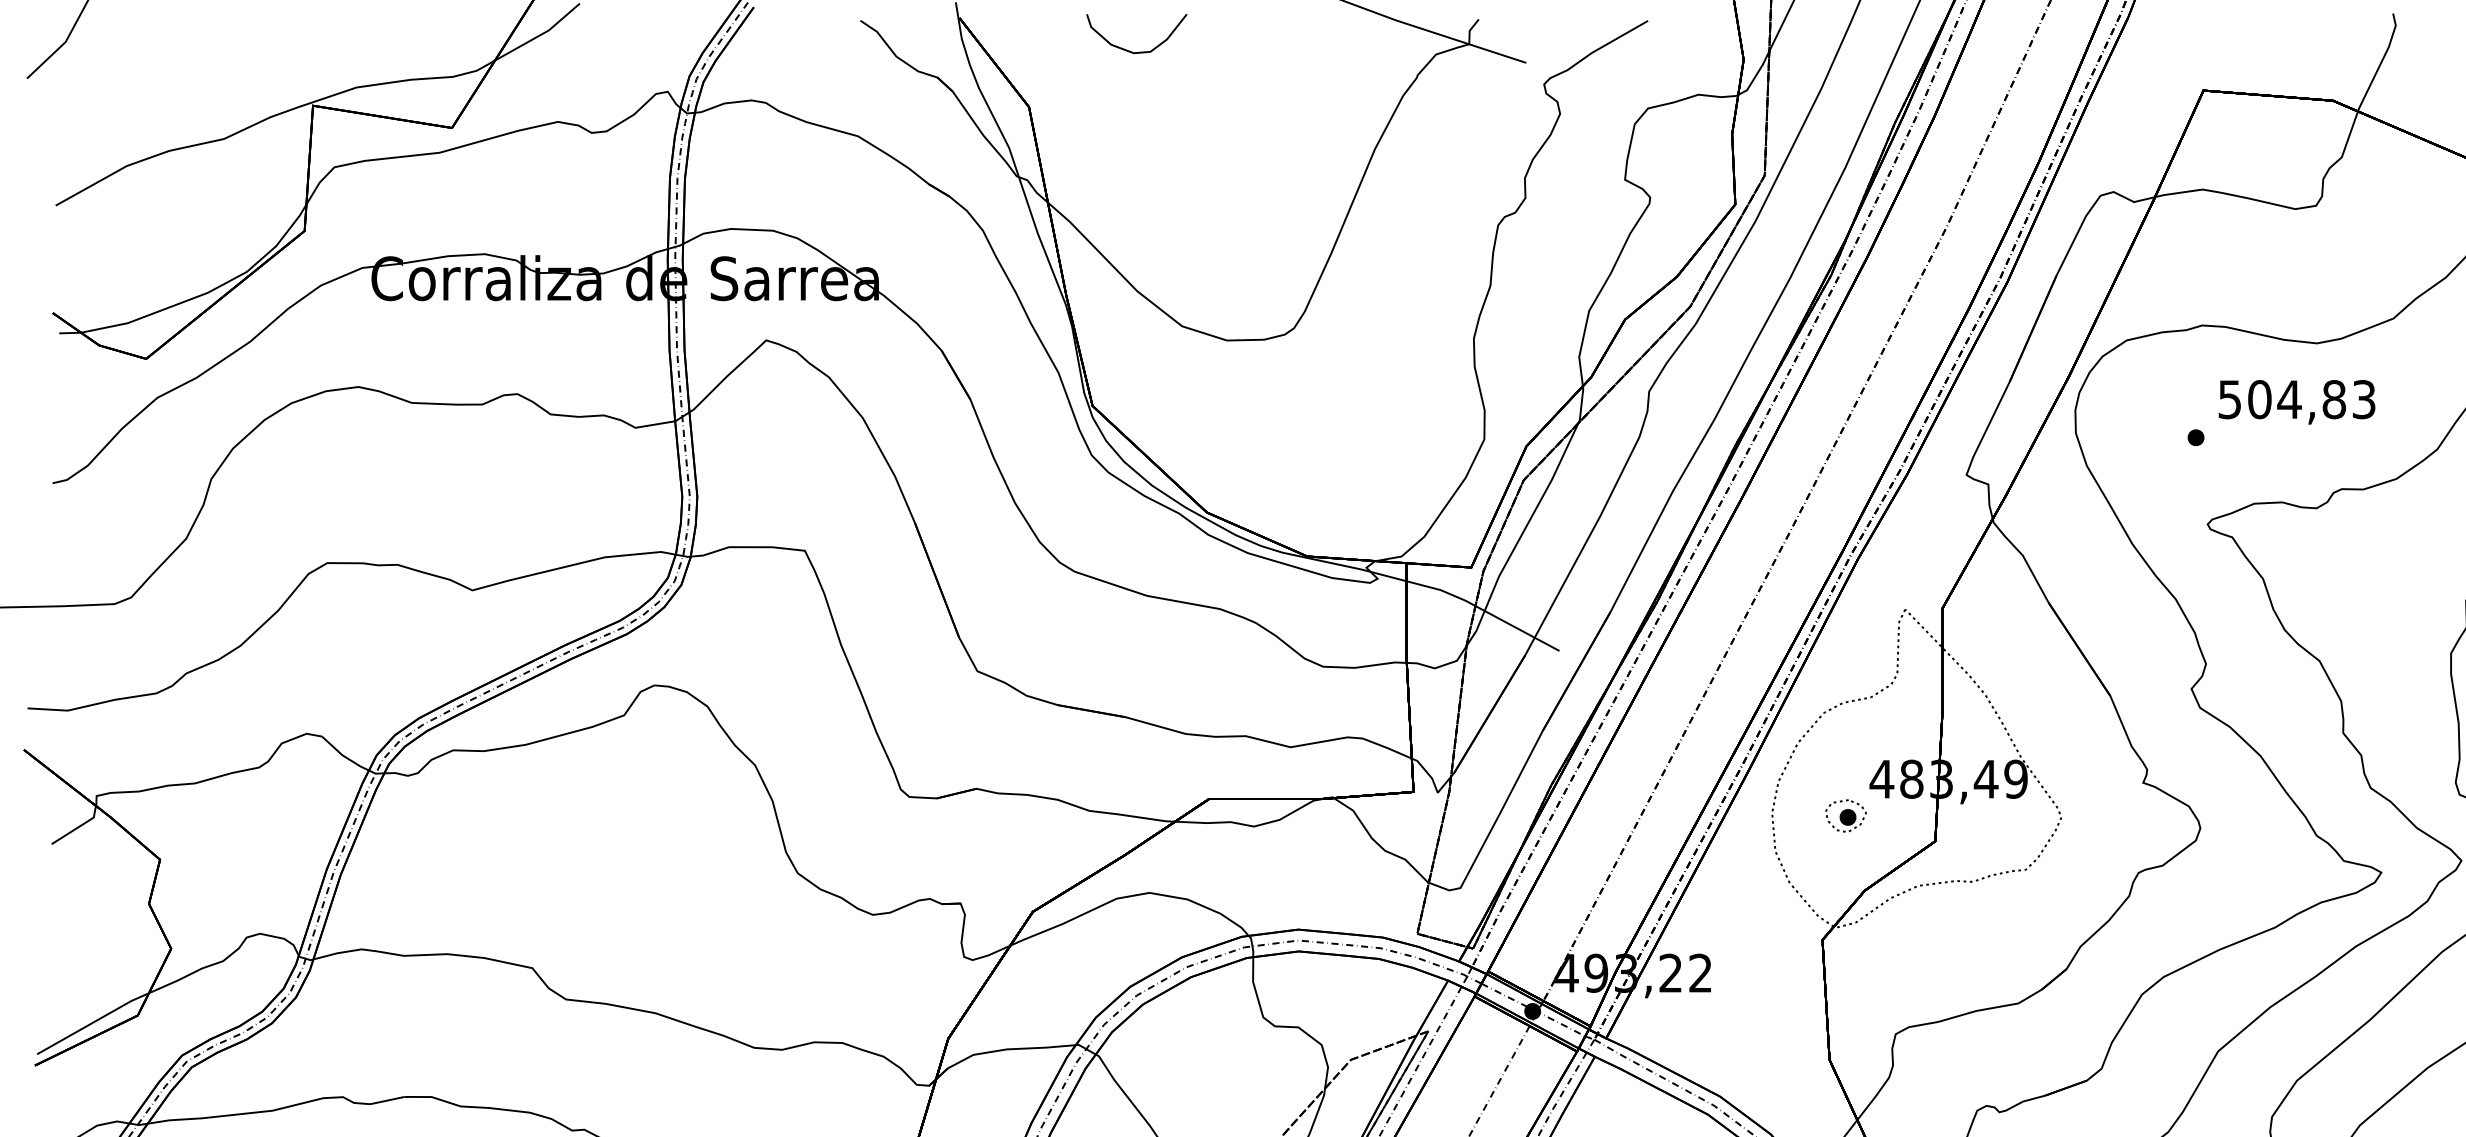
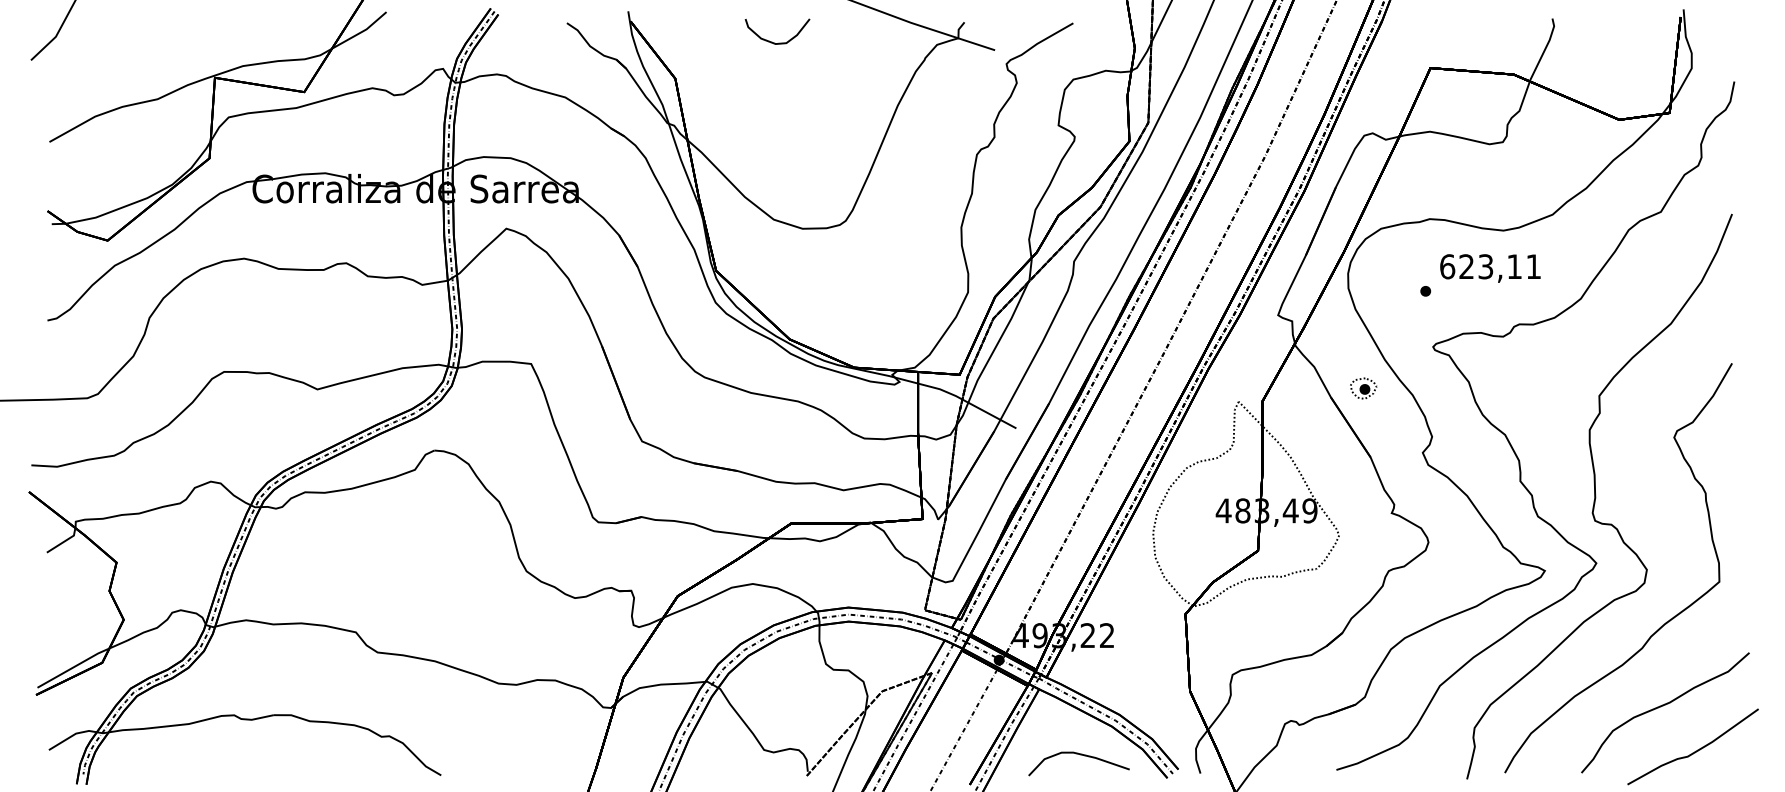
curve: (1138, 50) -> (778, 42), moved
text: (2296, 399) -> (1490, 266), 504,83 -> 623,11
part: (1845, 815) -> (1363, 388), moved

